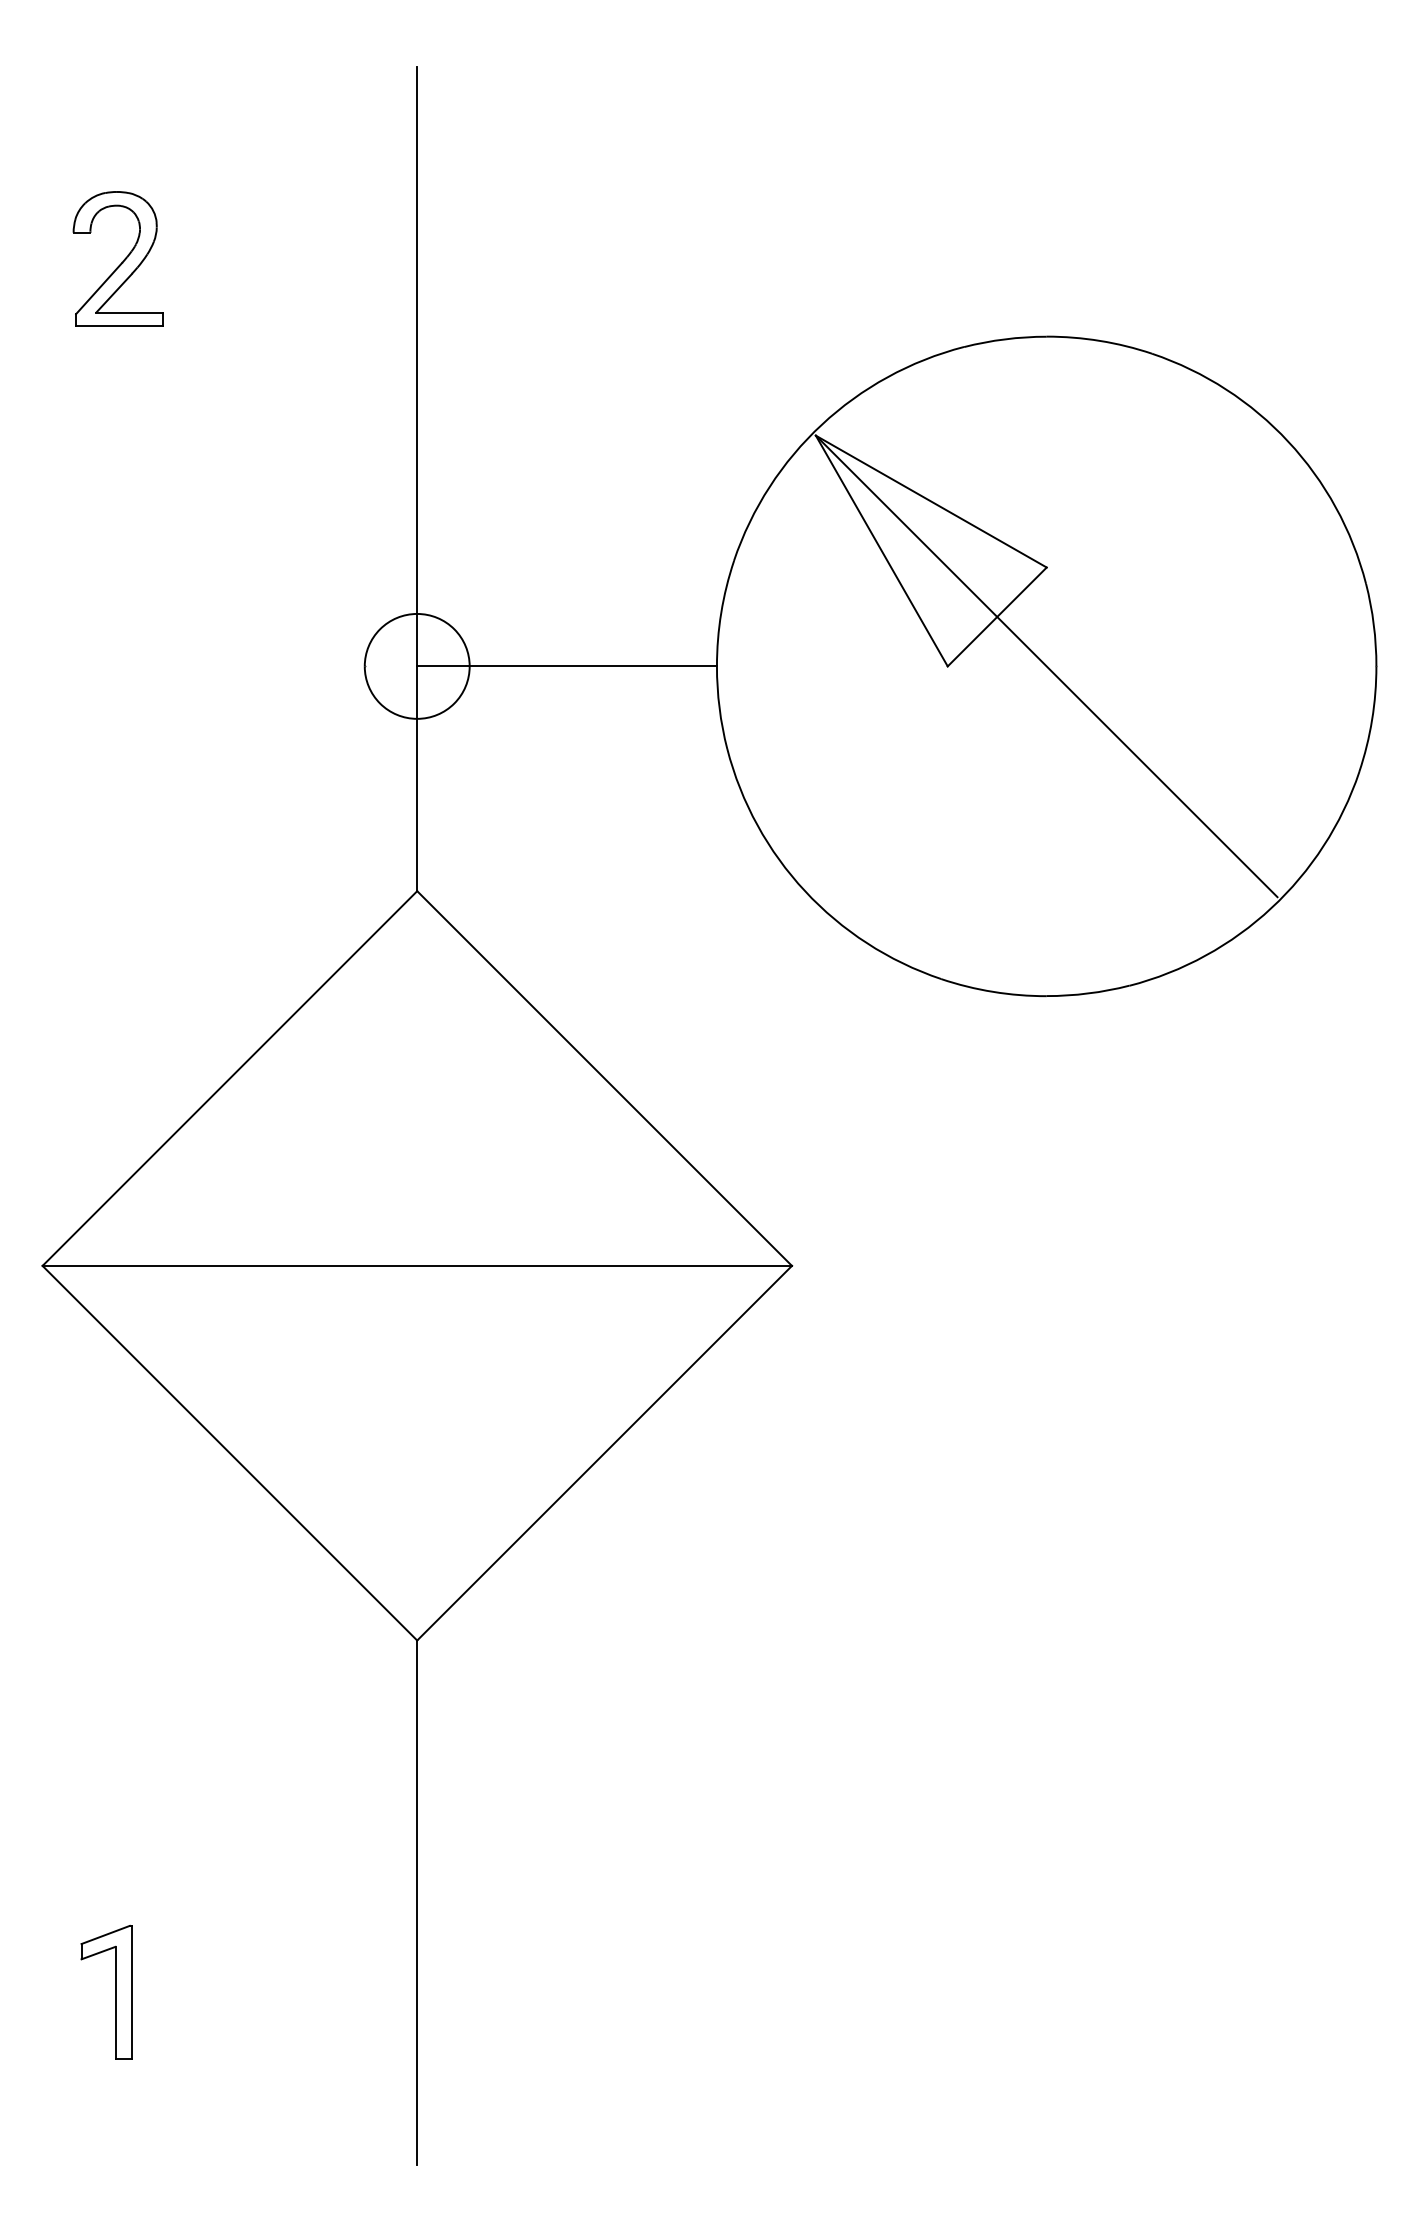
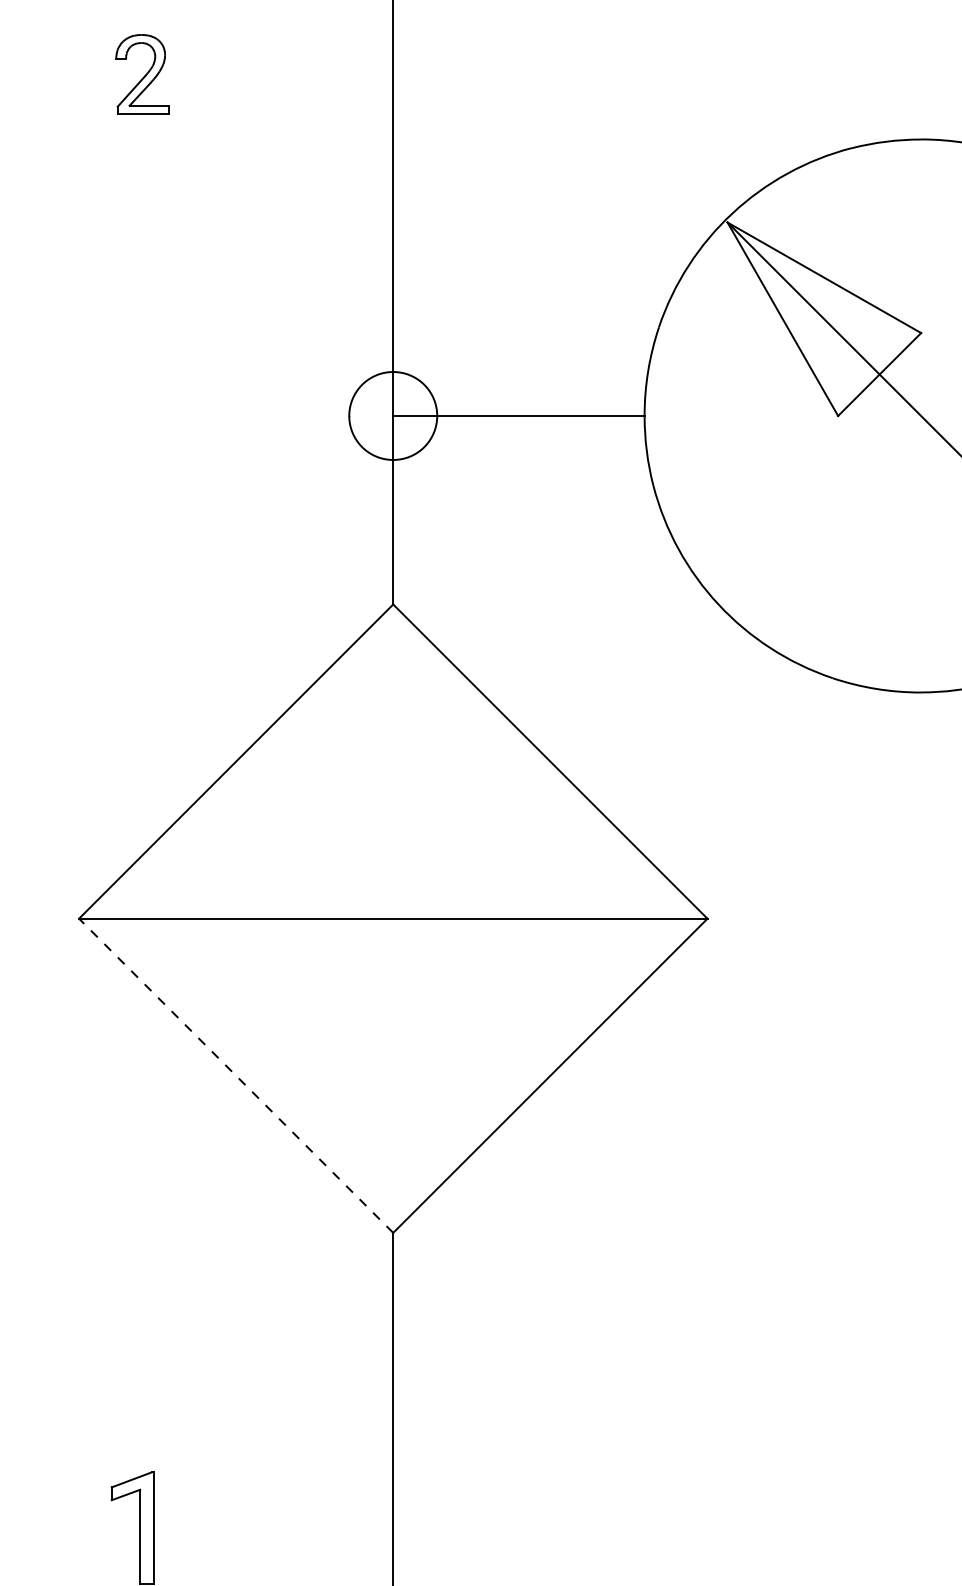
part: (117, 258) -> (141, 73), size x0.7
line: (229, 1453) -> (235, 1076), solid -> dashed

